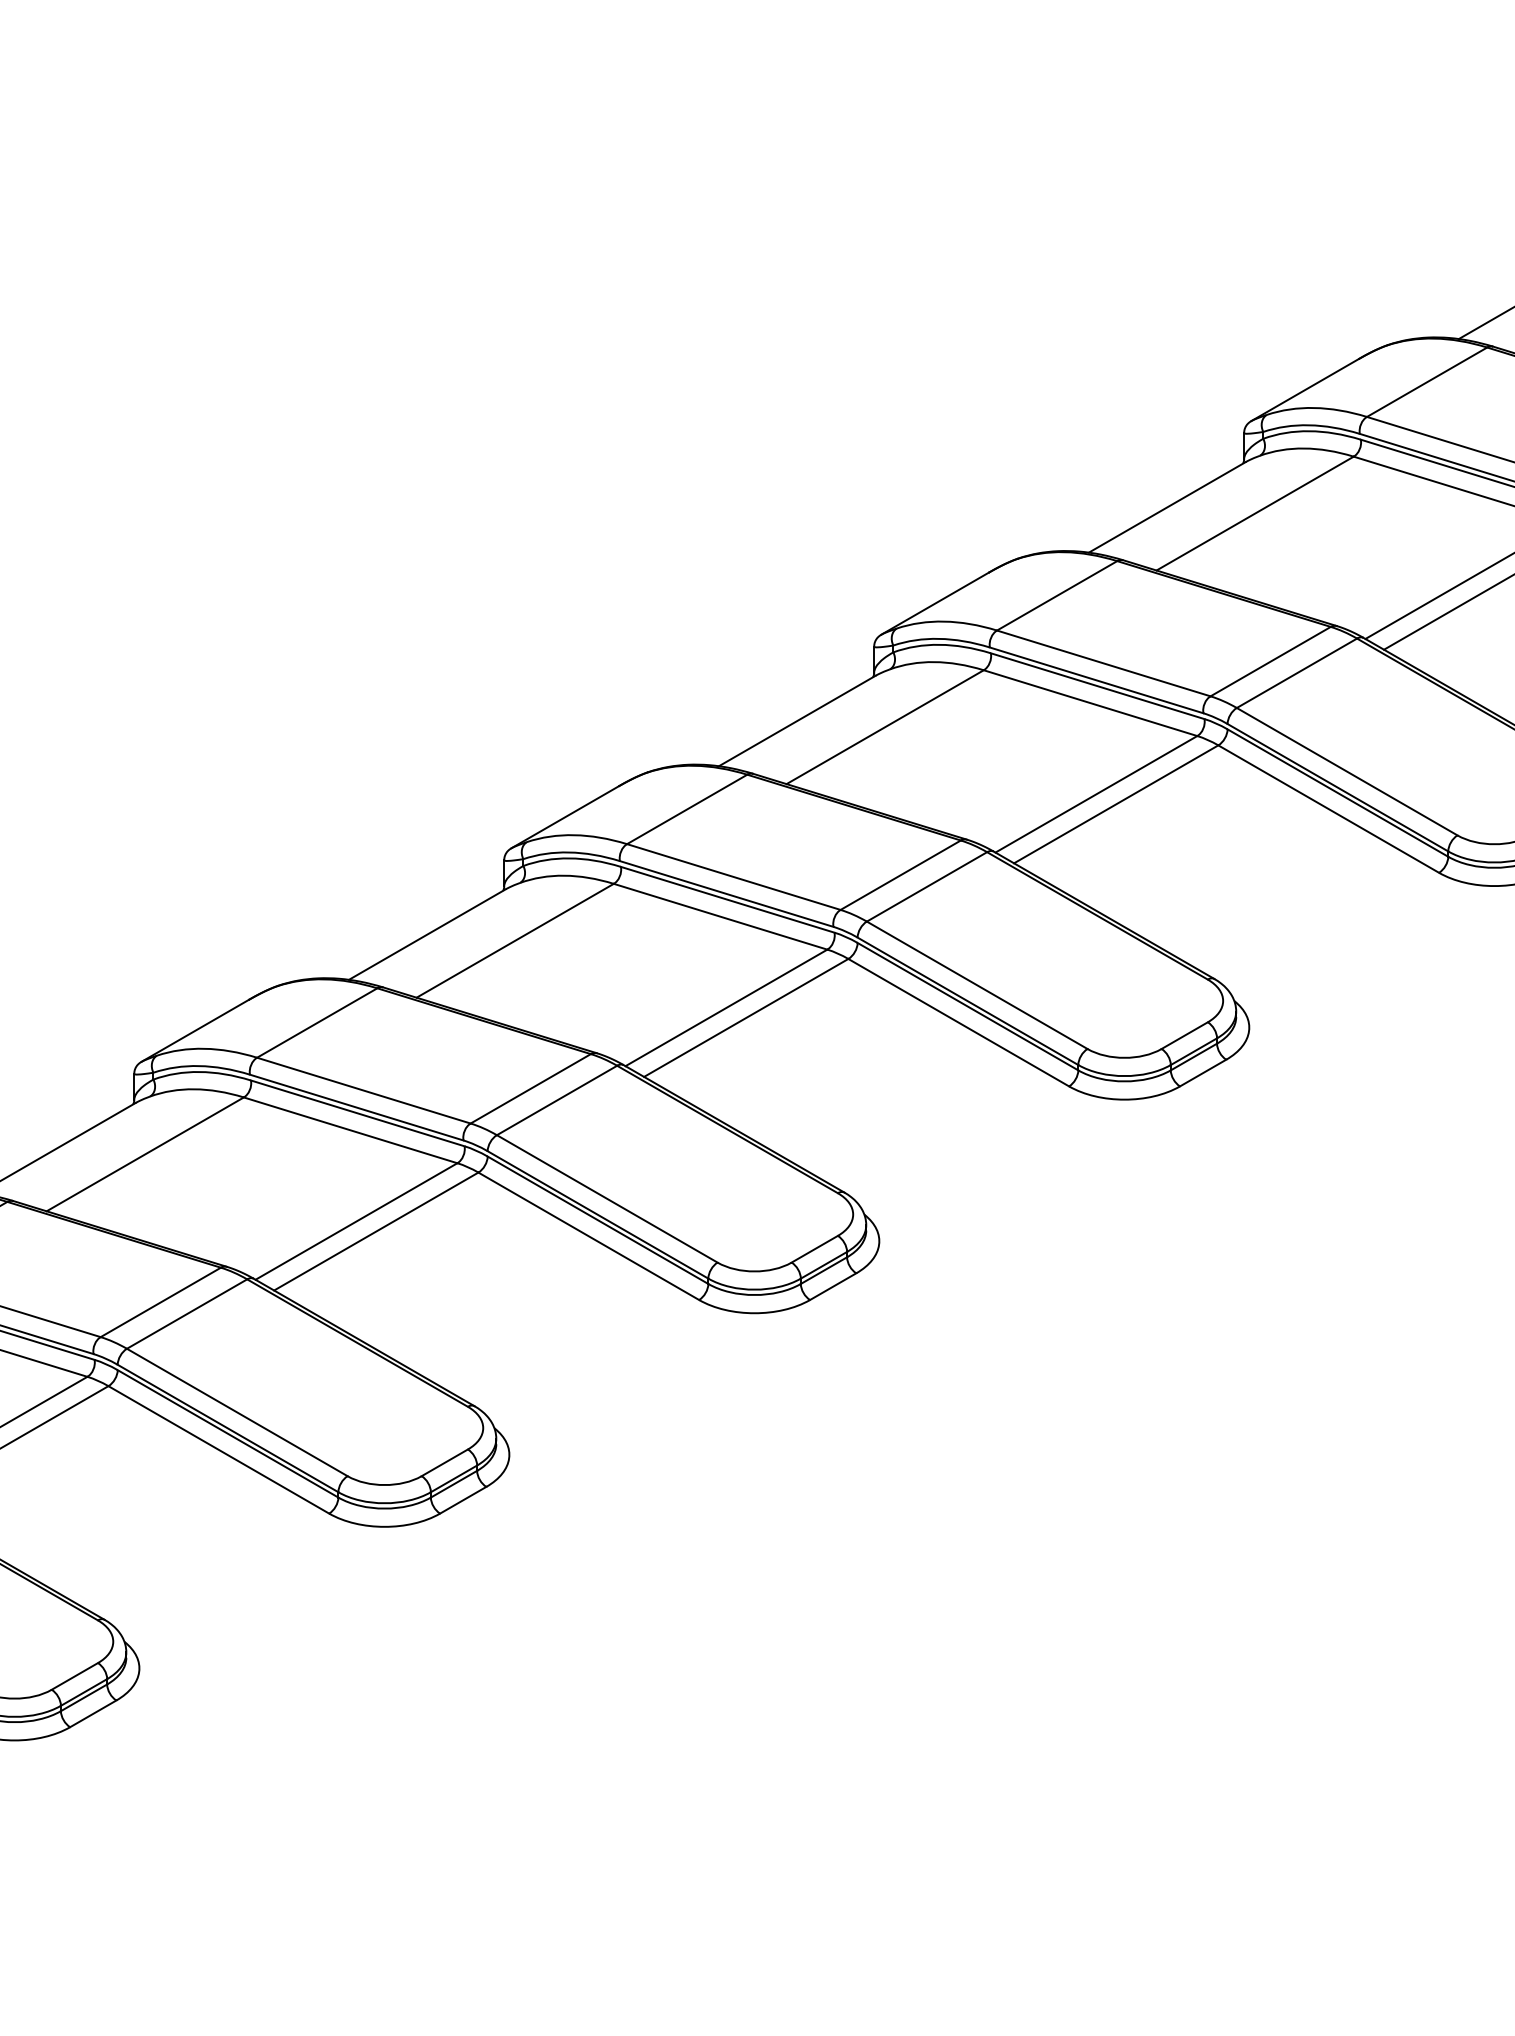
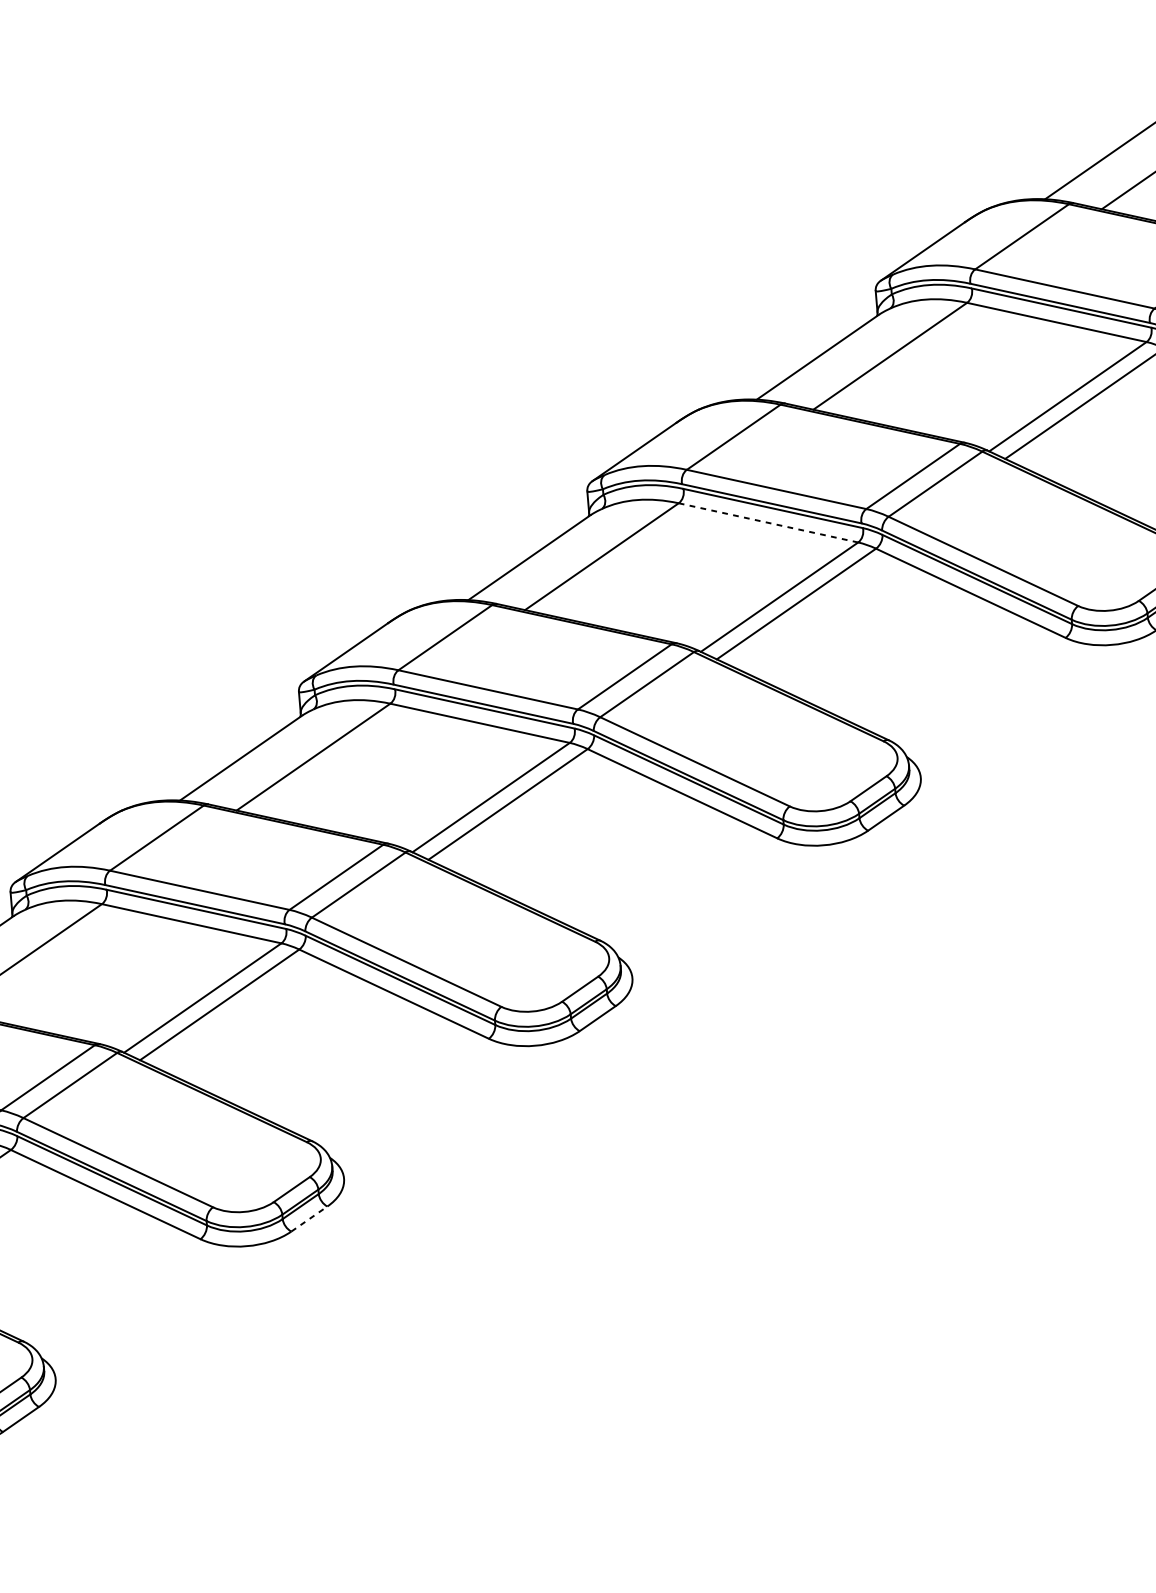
line: (1090, 703) -> (768, 523), solid -> dashed
line: (463, 1500) -> (309, 1219), solid -> dashed

